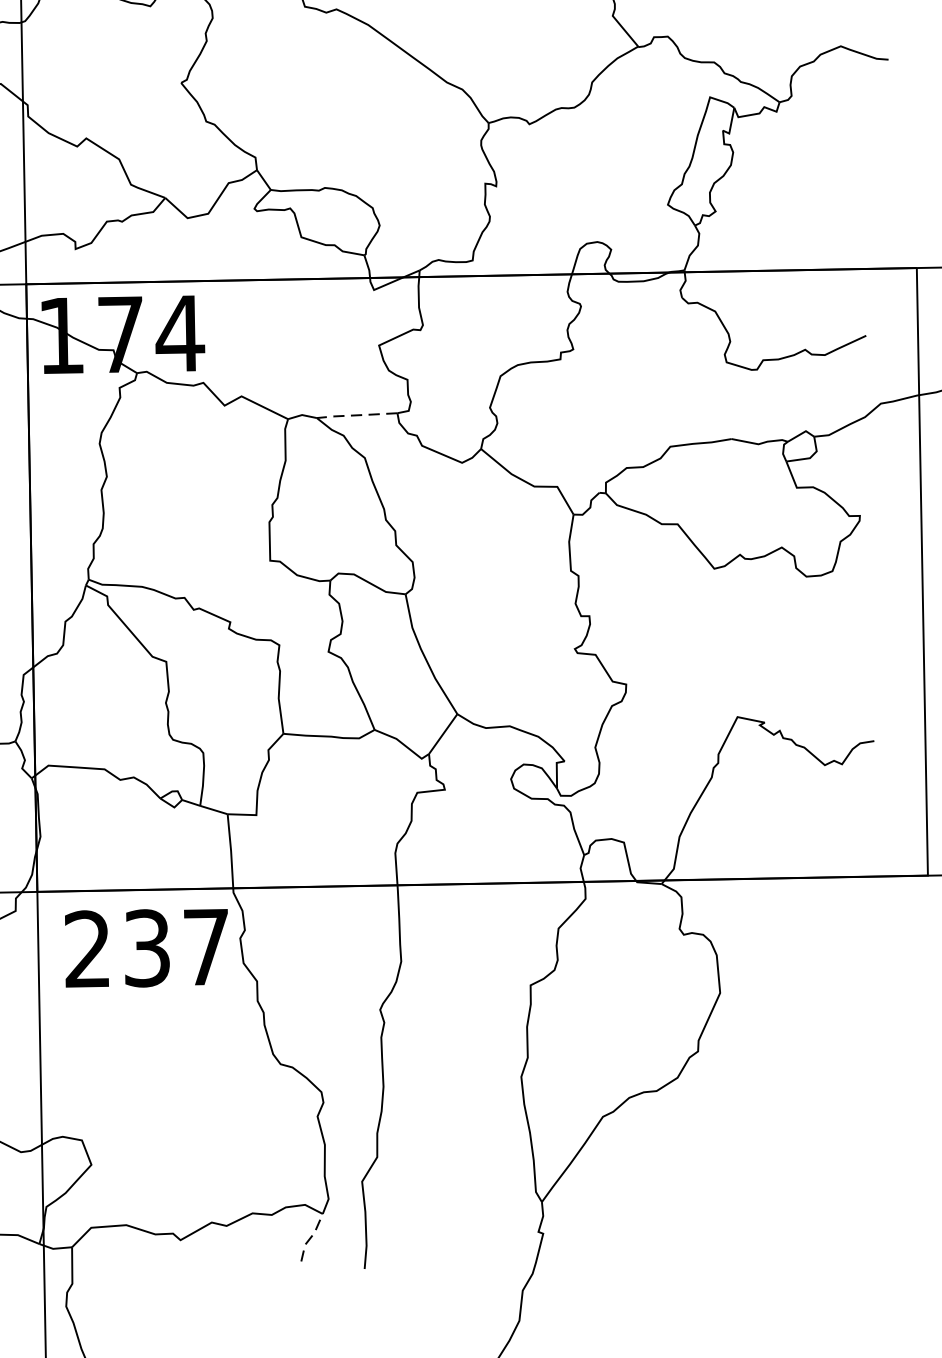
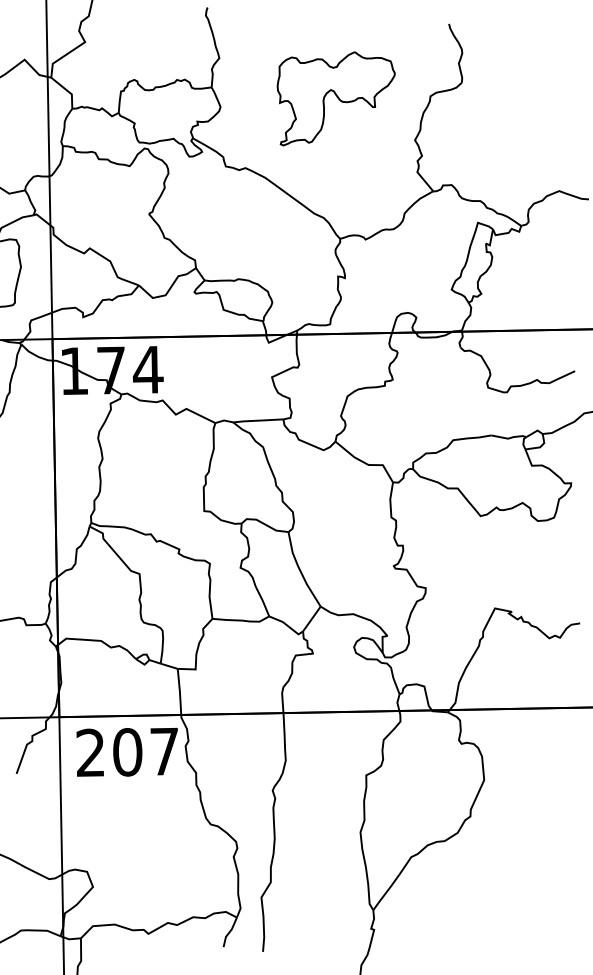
line: (357, 415) -> (258, 420), dashed -> solid
text: (146, 948) -> (127, 752), 237 -> 207
line: (310, 1237) -> (229, 932), dashed -> solid

